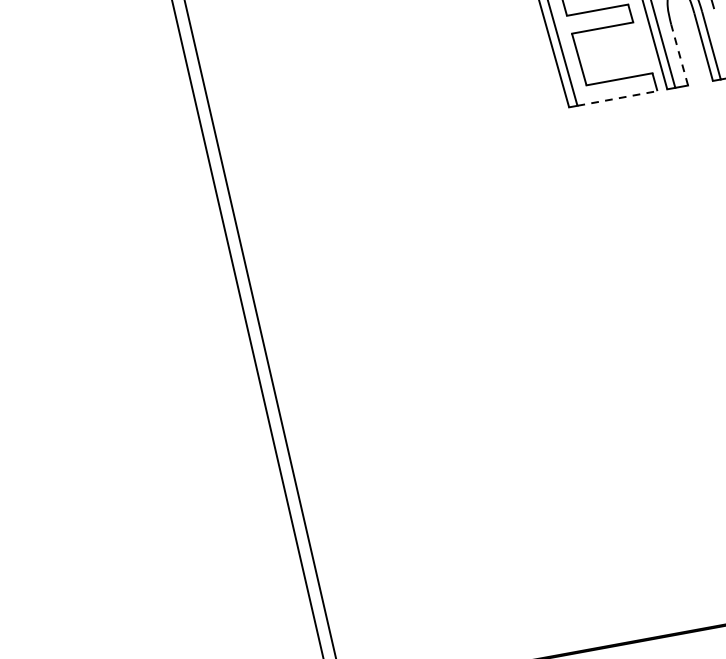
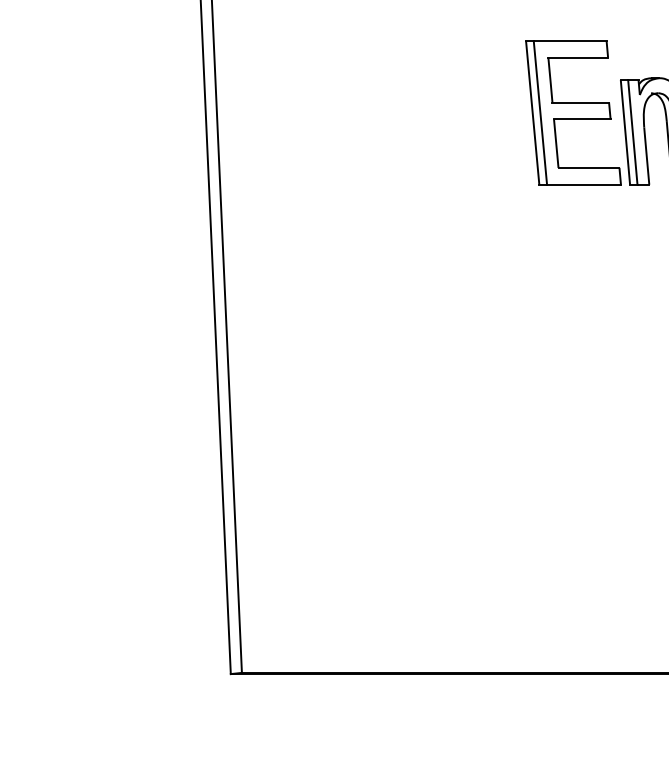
line: (679, 54) -> (646, 155), dashed -> solid
line: (617, 98) -> (584, 184), dashed -> solid

